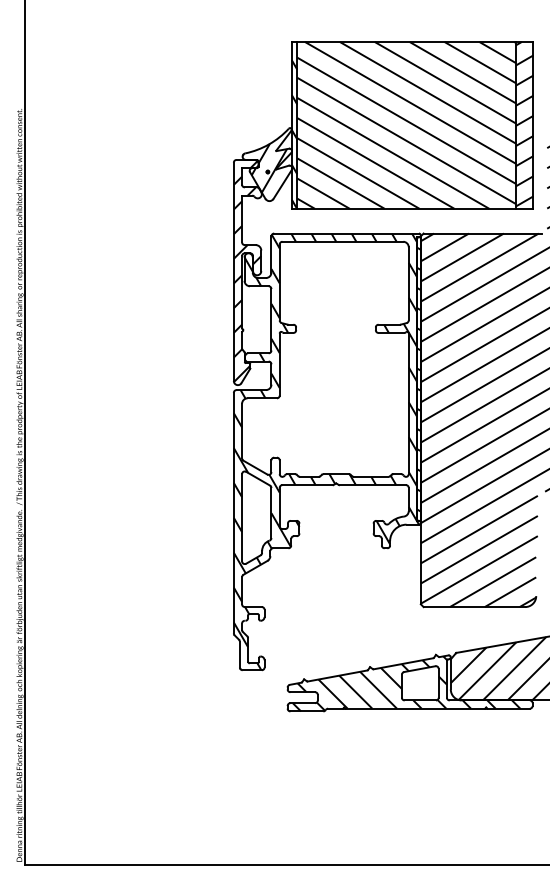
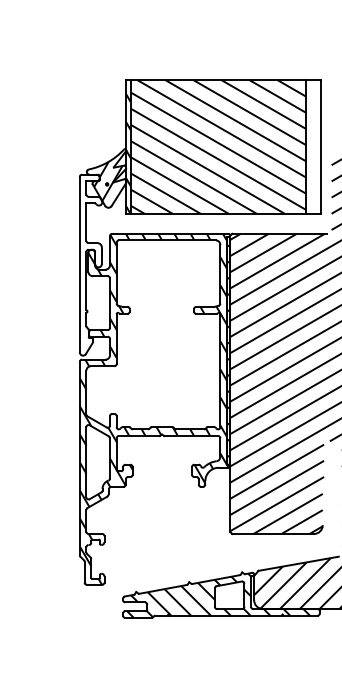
hatch: (524, 123) -> (313, 145), removed
hatch: (247, 271) -> (90, 264), removed

